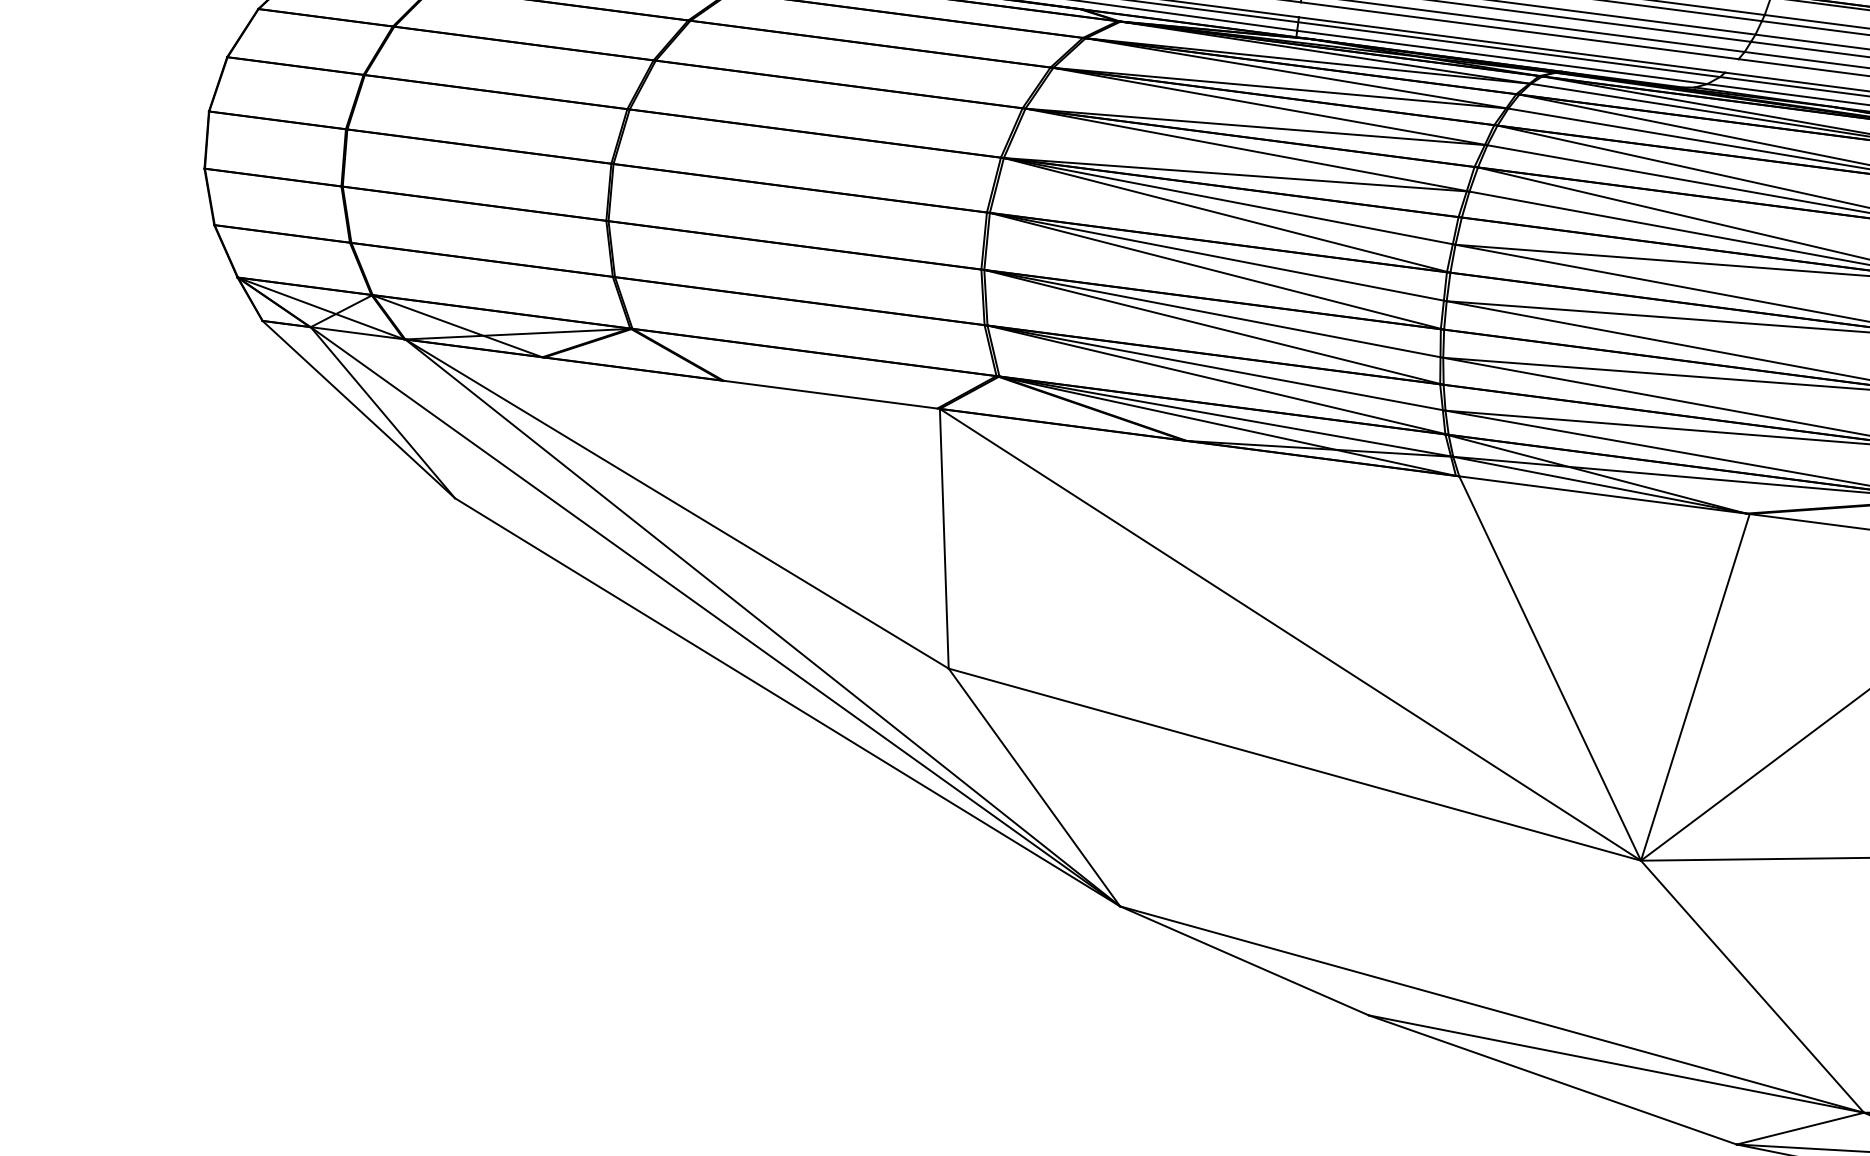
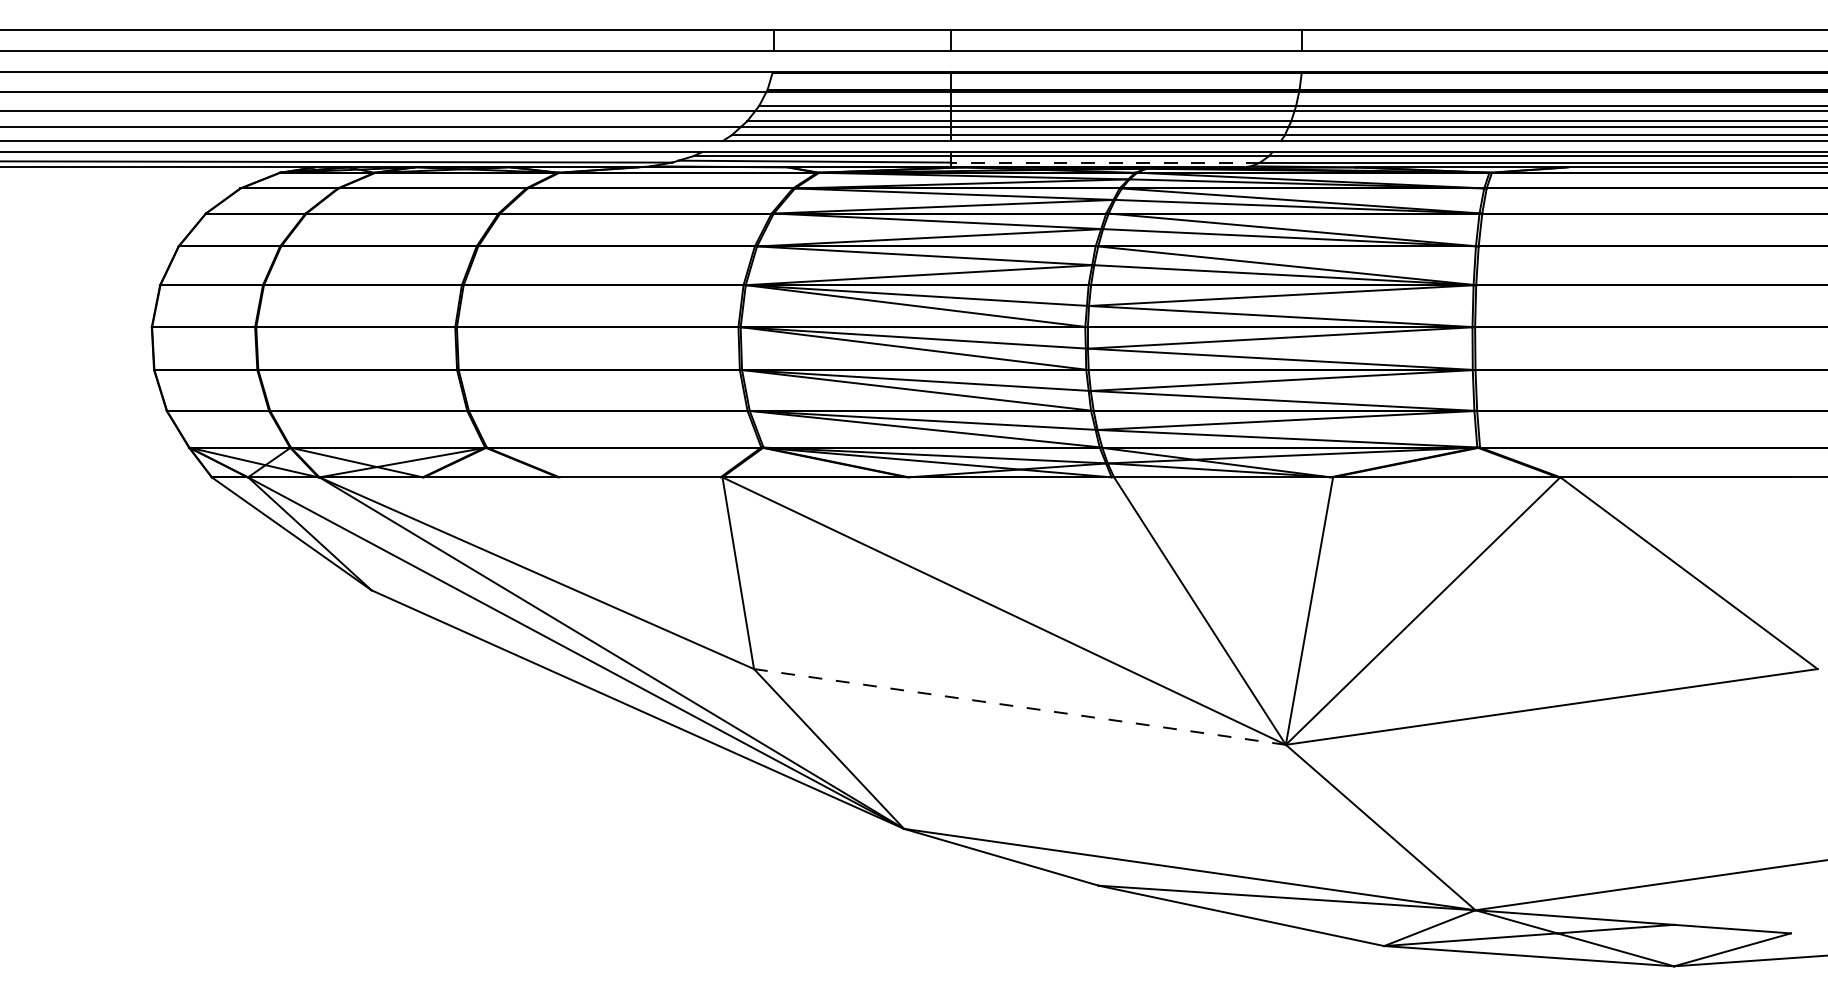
line: (1502, 57) -> (1105, 162), solid -> dashed
line: (1294, 763) -> (1019, 706), solid -> dashed

